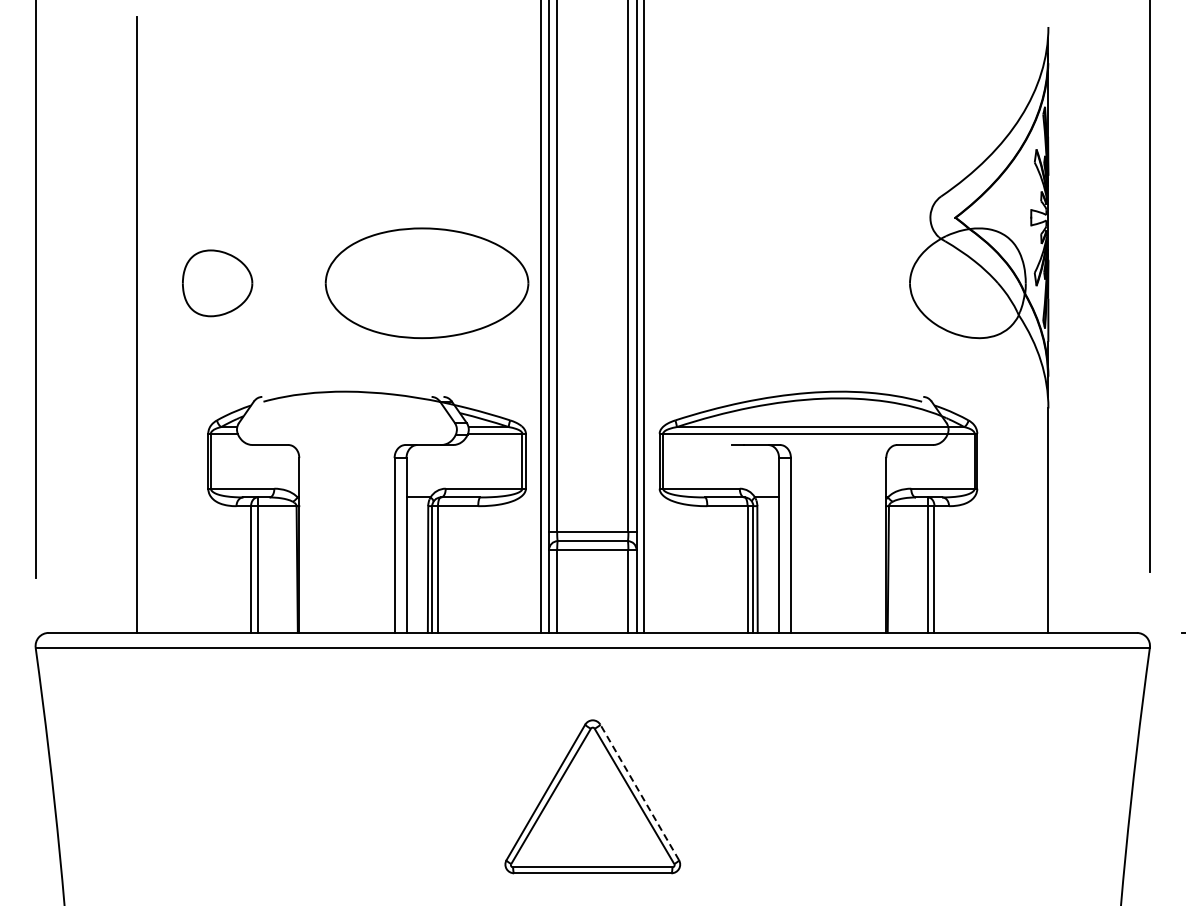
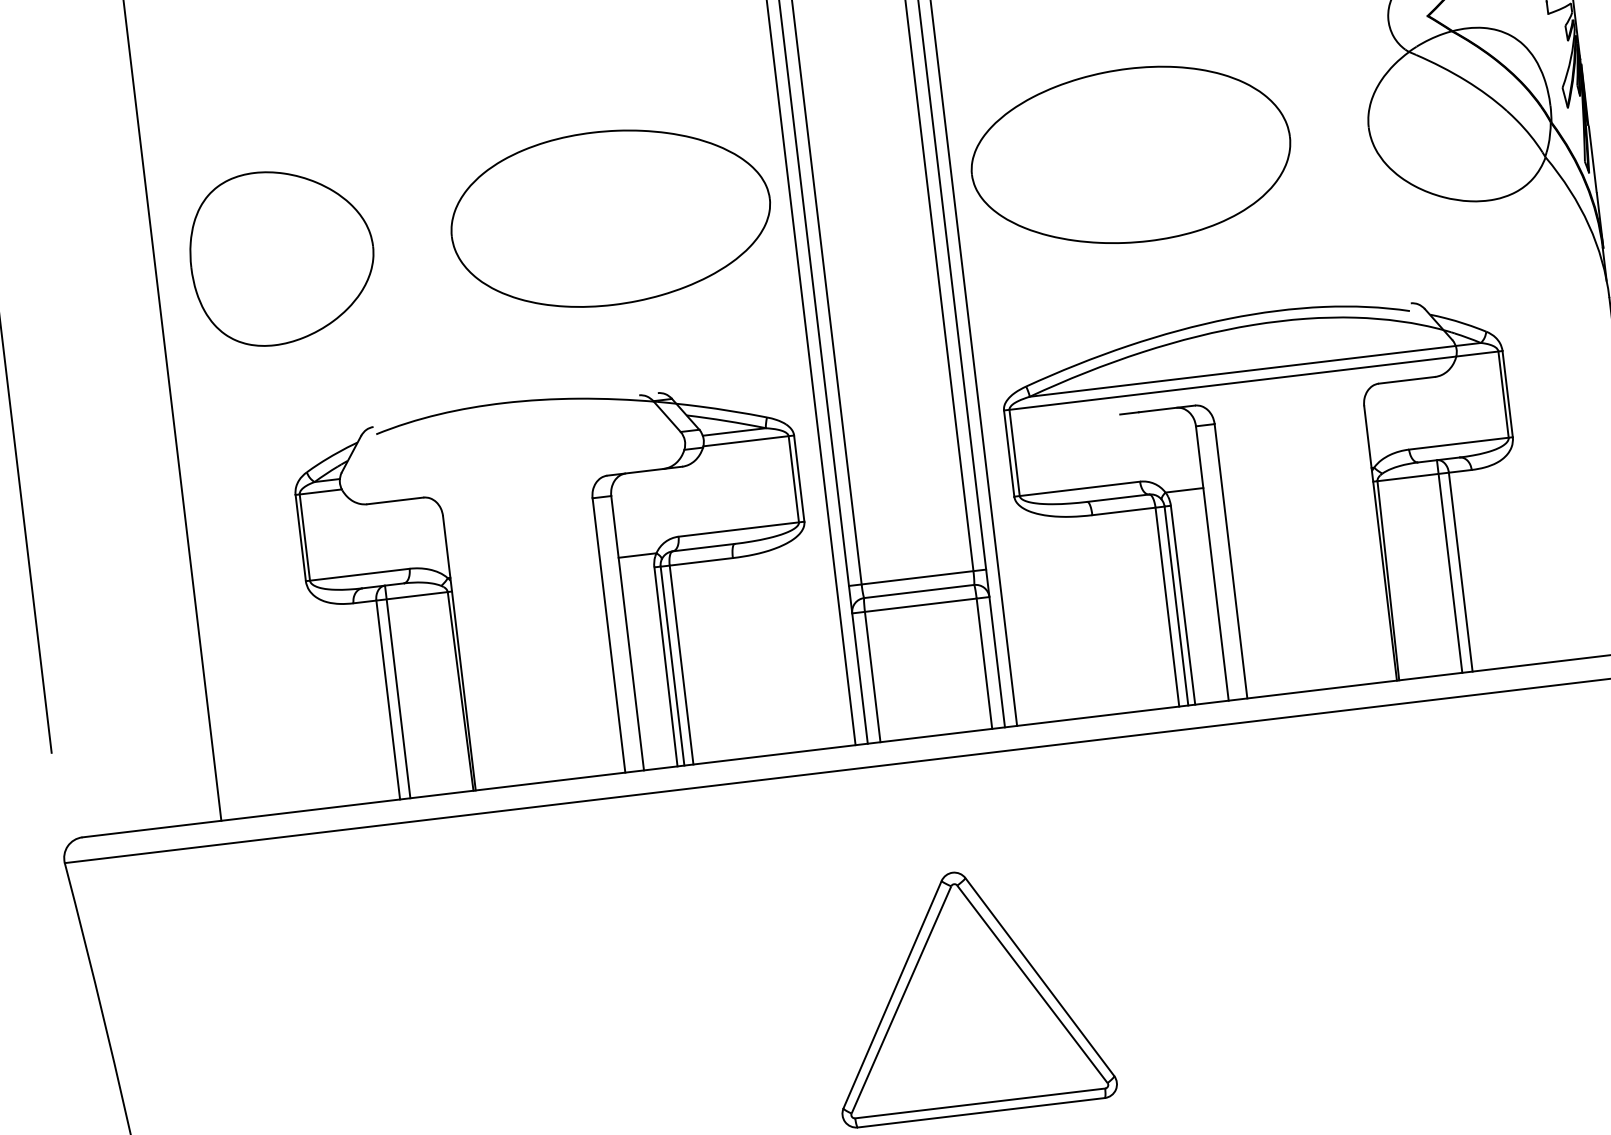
part: (217, 283) -> (281, 257), size x1.67
part: (758, 283) -> (1131, 156), added
line: (639, 791) -> (1039, 975), dashed -> solid

